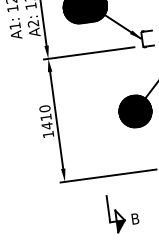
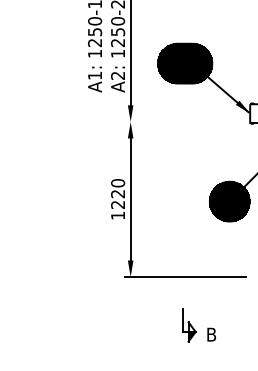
line: (89, 52) -> (182, 121), removed
text: (46, 121) -> (117, 199), 1410 -> 1220
part: (116, 213) -> (189, 325), size x0.7

